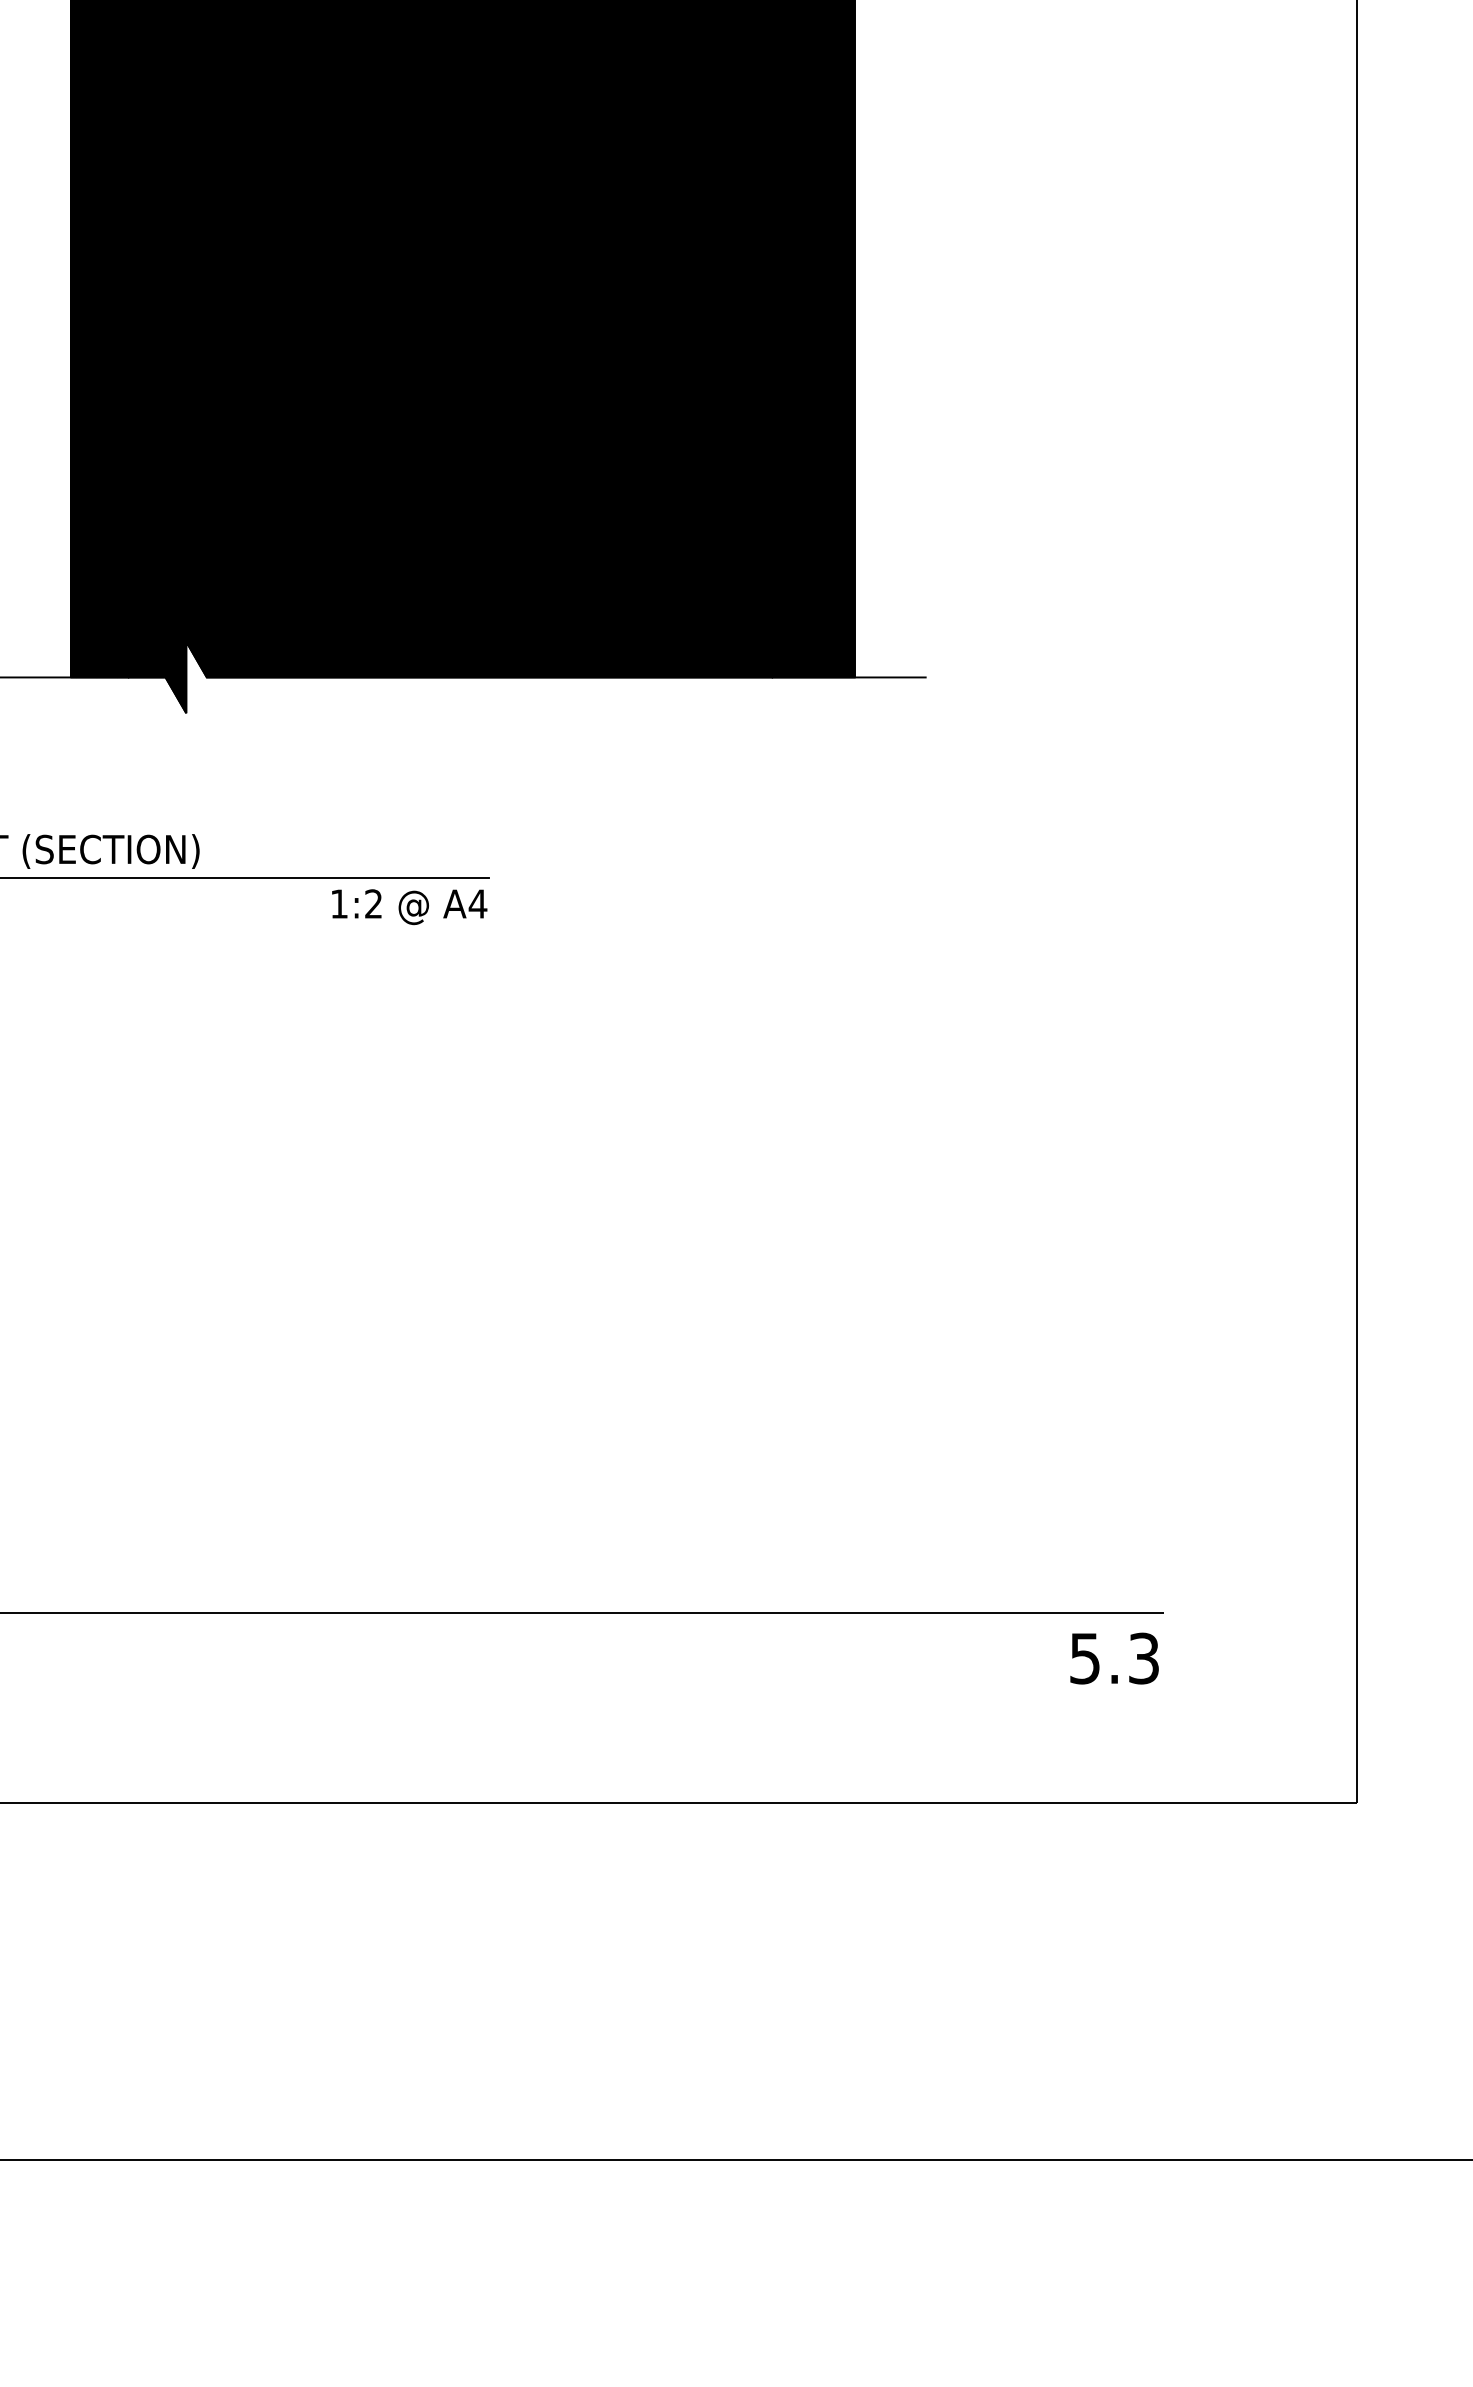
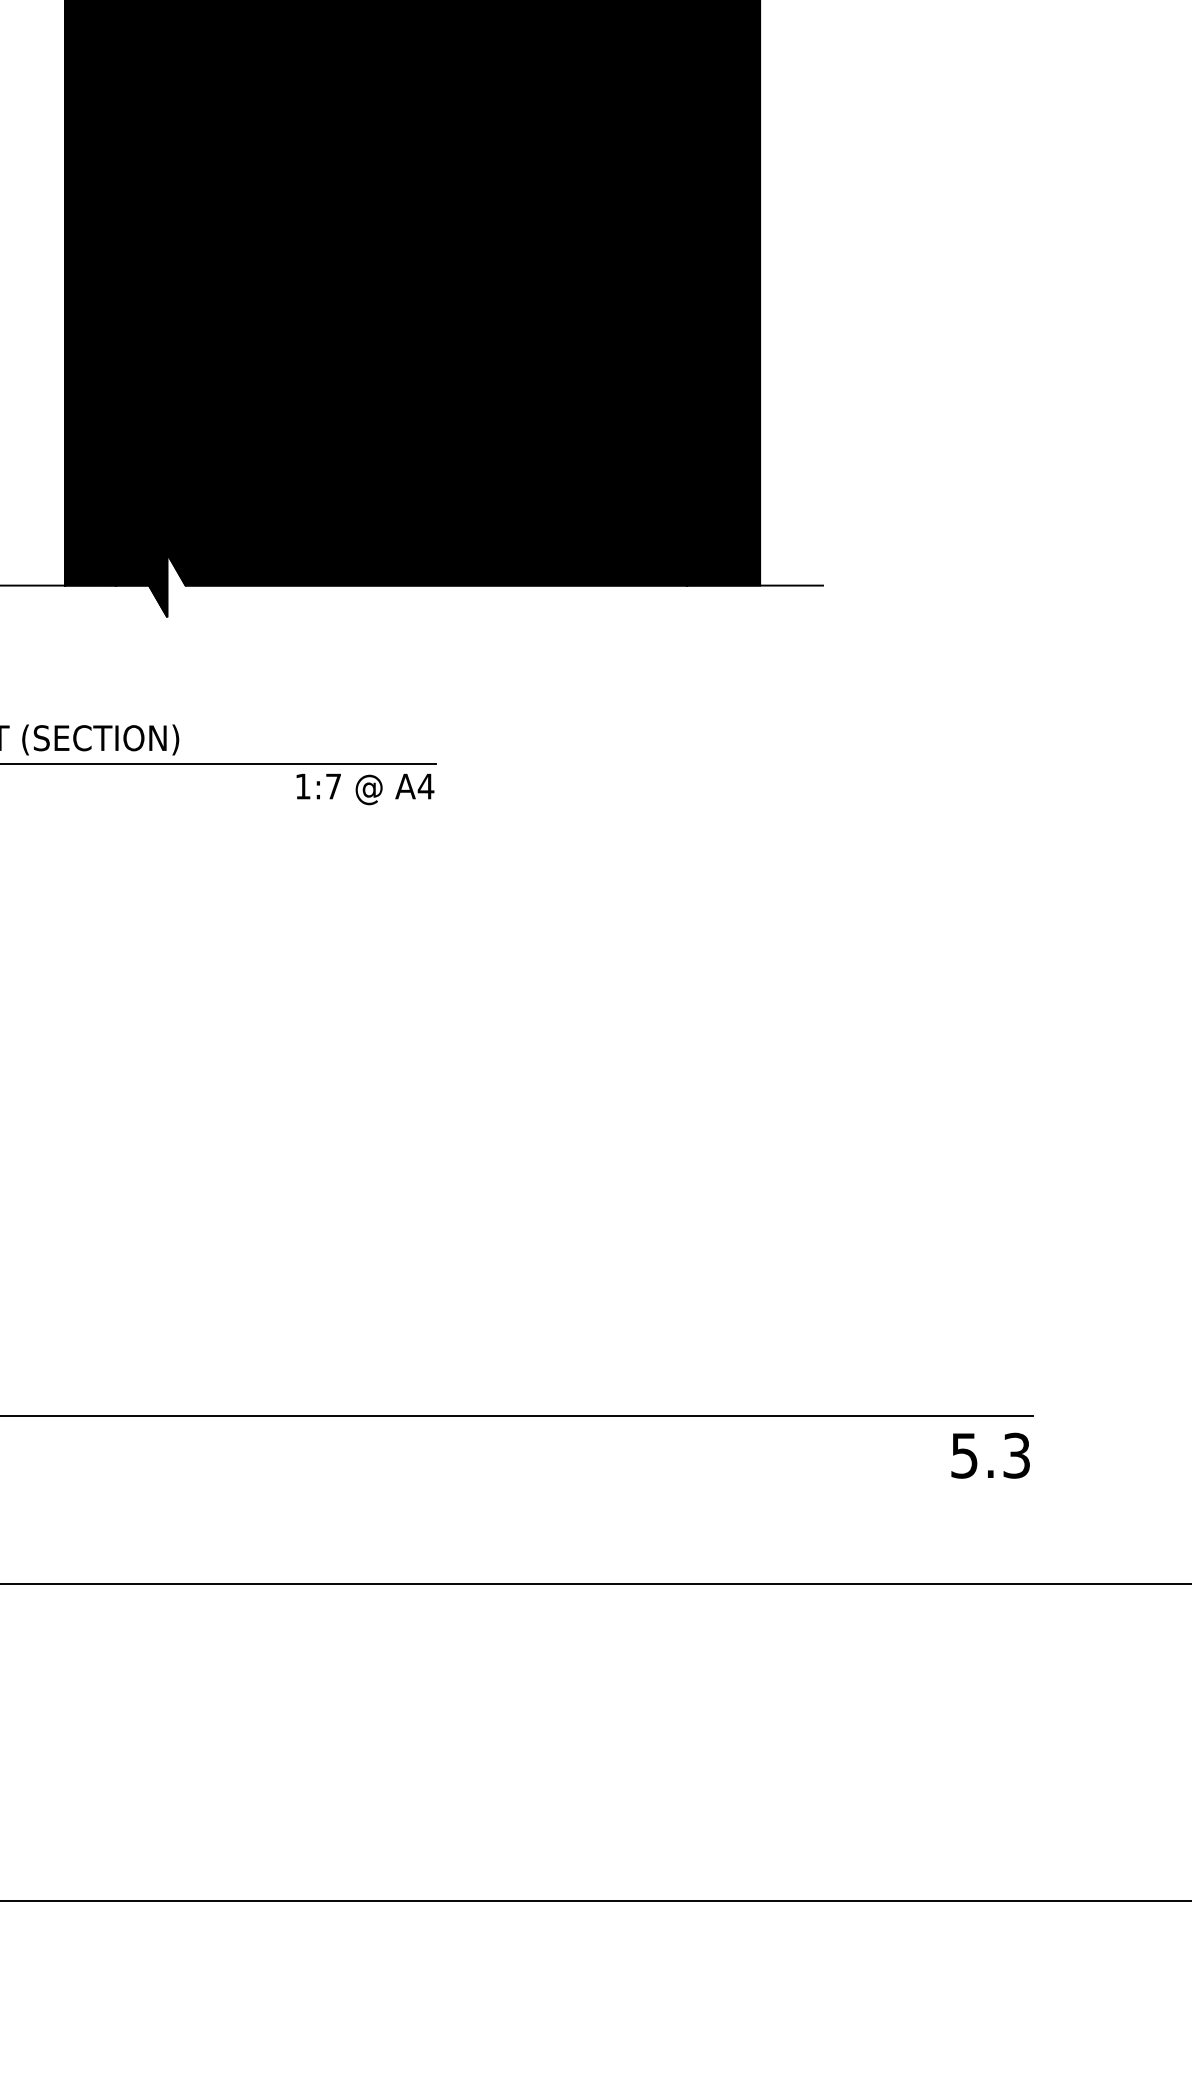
text: (373, 903) -> (333, 786), 1:2 -> 1:7

